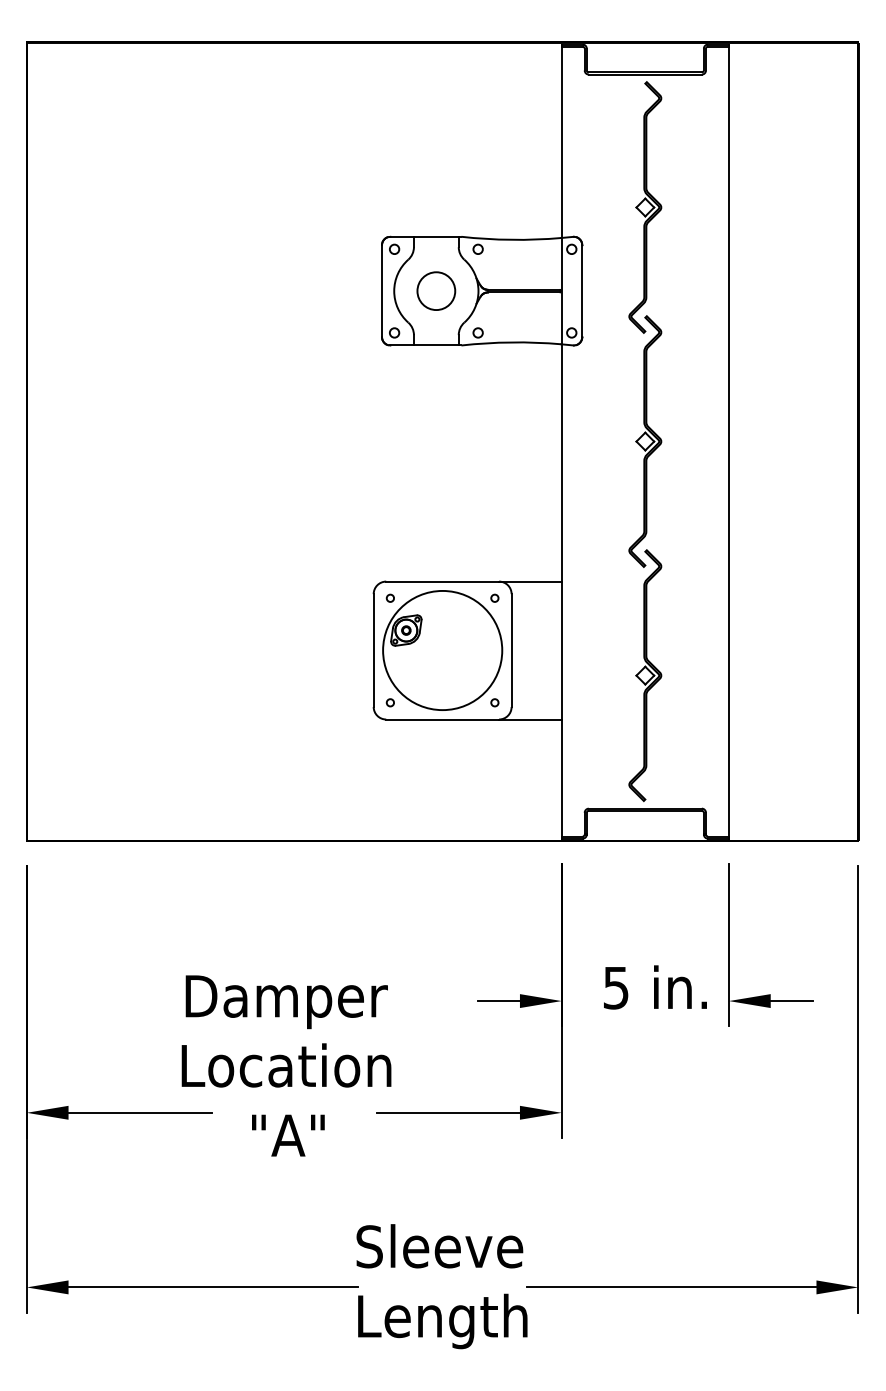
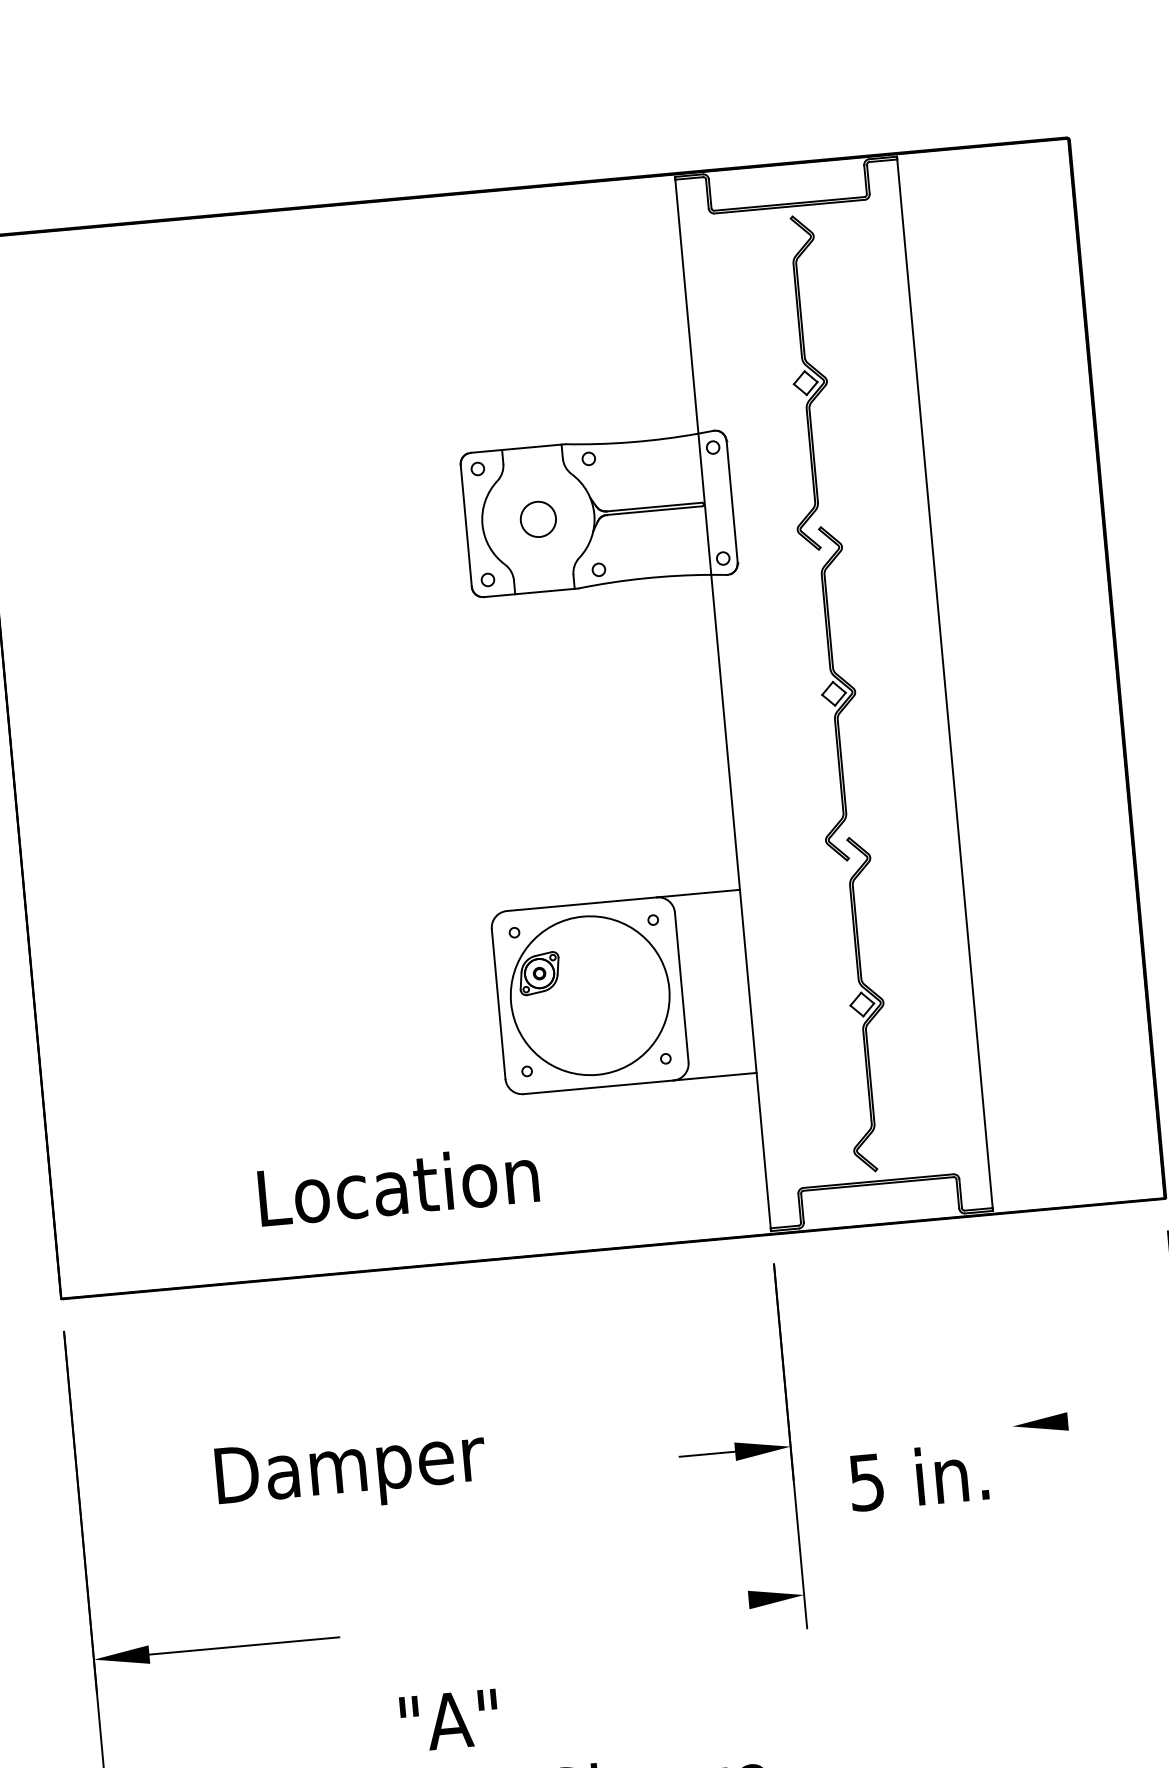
circle: (436, 291) -> (538, 519), size x0.7
line: (728, 944) -> (1005, 1351), removed
text: (655, 987) -> (918, 1477), moved
line: (791, 1001) -> (1095, 1419), removed
text: (286, 1002) -> (350, 1472), moved
text: (286, 1065) -> (398, 1185), moved
line: (447, 1112) -> (652, 1608), removed
text: (288, 1135) -> (449, 1720), moved

